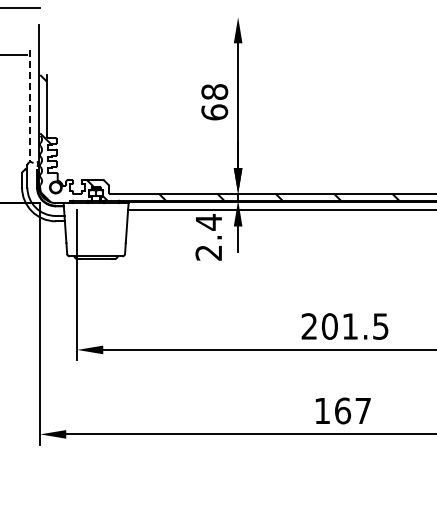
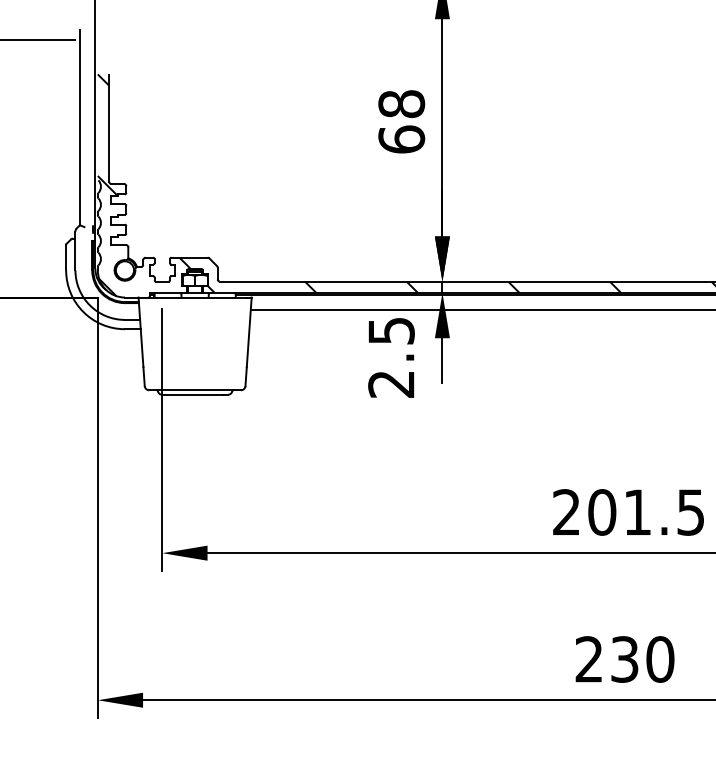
line: (29, 105) -> (79, 127), dashed -> solid
text: (208, 222) -> (390, 331), 2.4 -> 2.5
text: (342, 410) -> (624, 658), 167 -> 230

